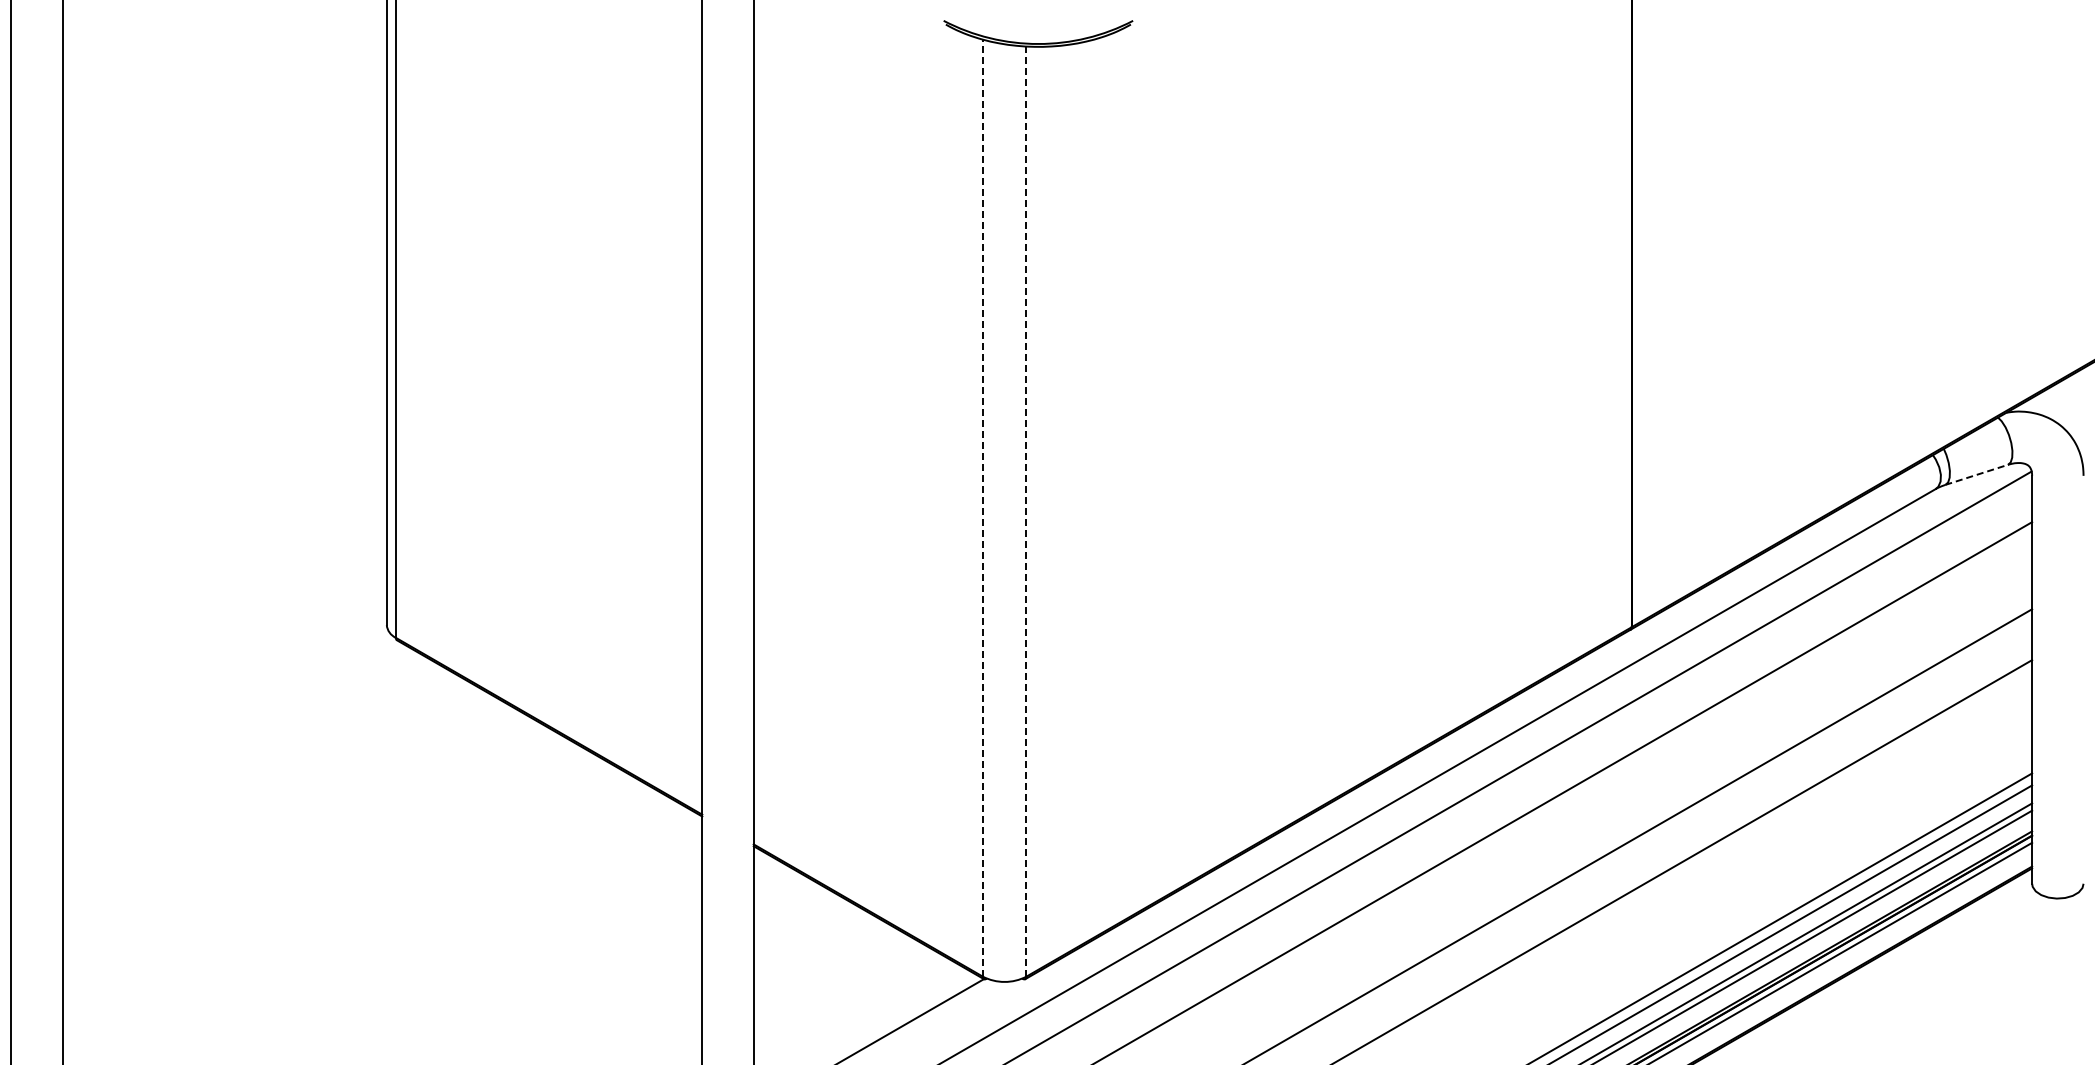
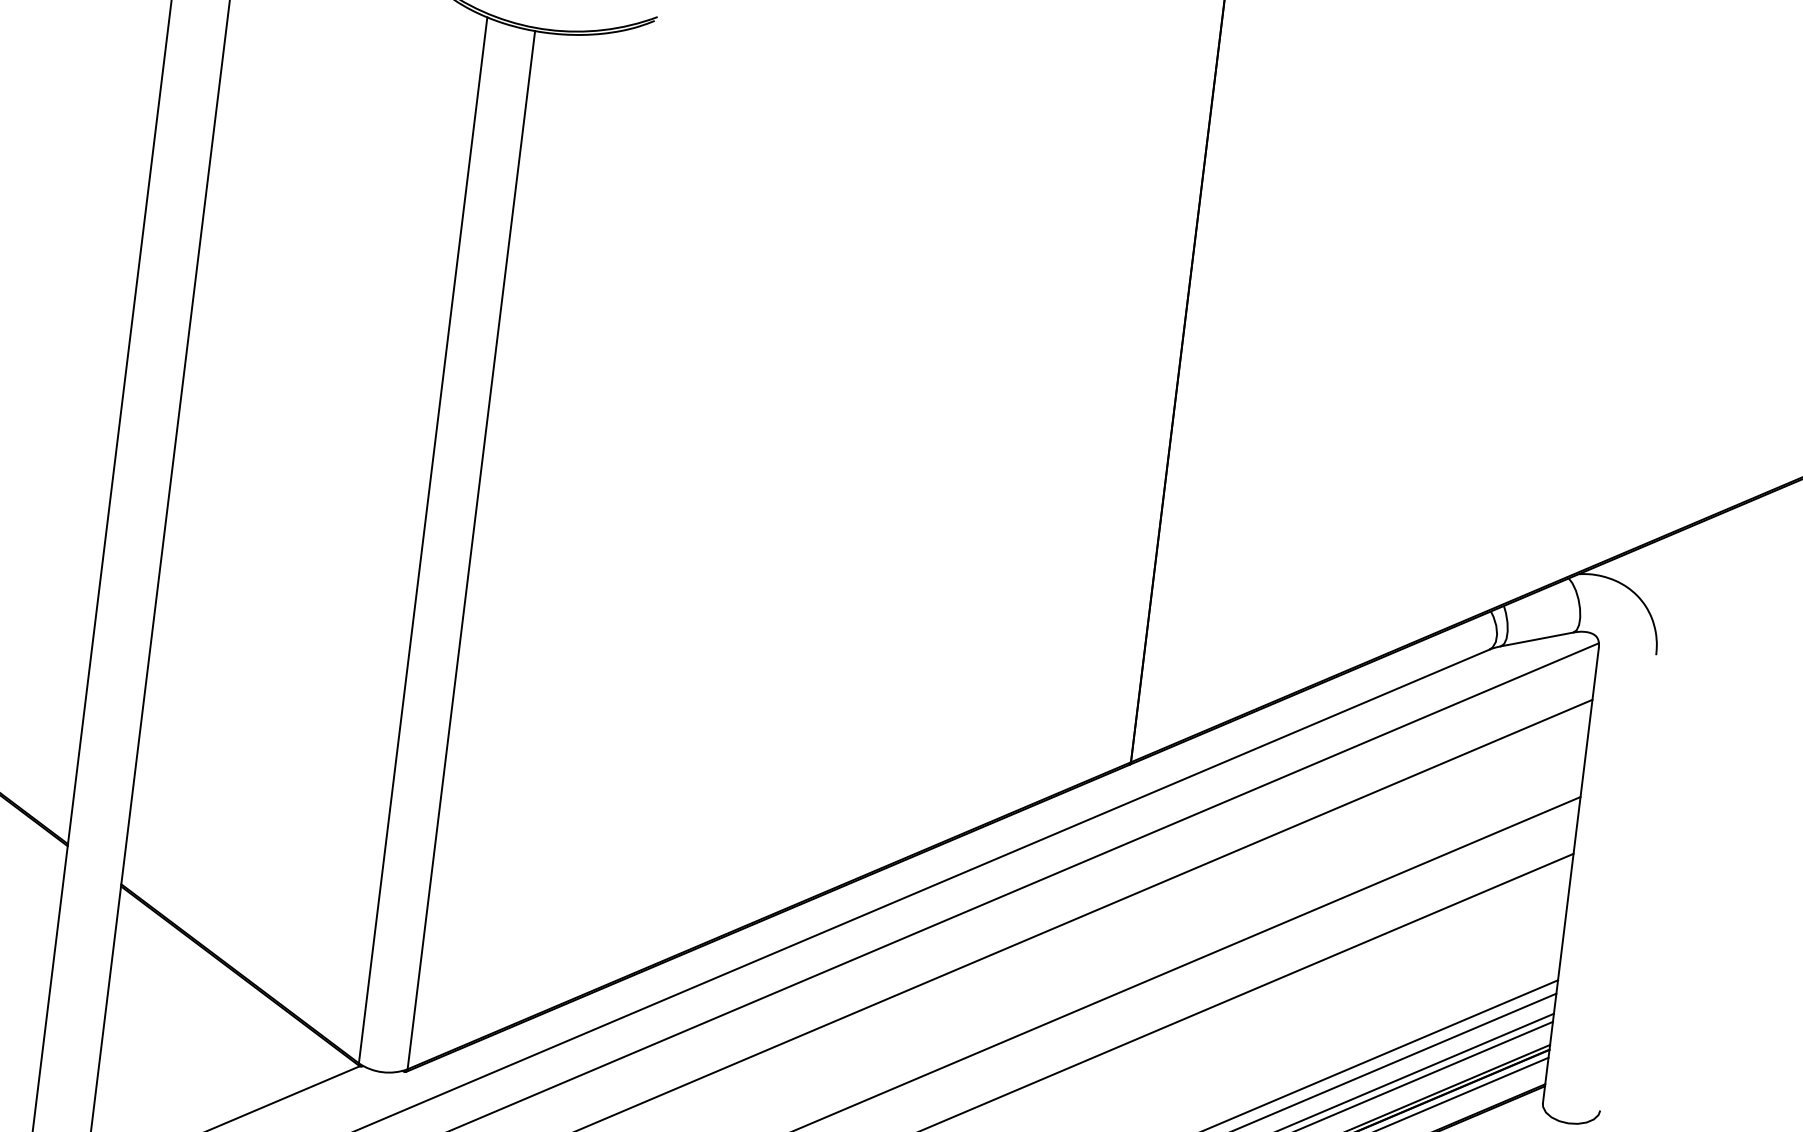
line: (1976, 474) -> (1536, 639), dashed -> solid
line: (982, 508) -> (422, 540), dashed -> solid
line: (1026, 511) -> (471, 550), dashed -> solid

